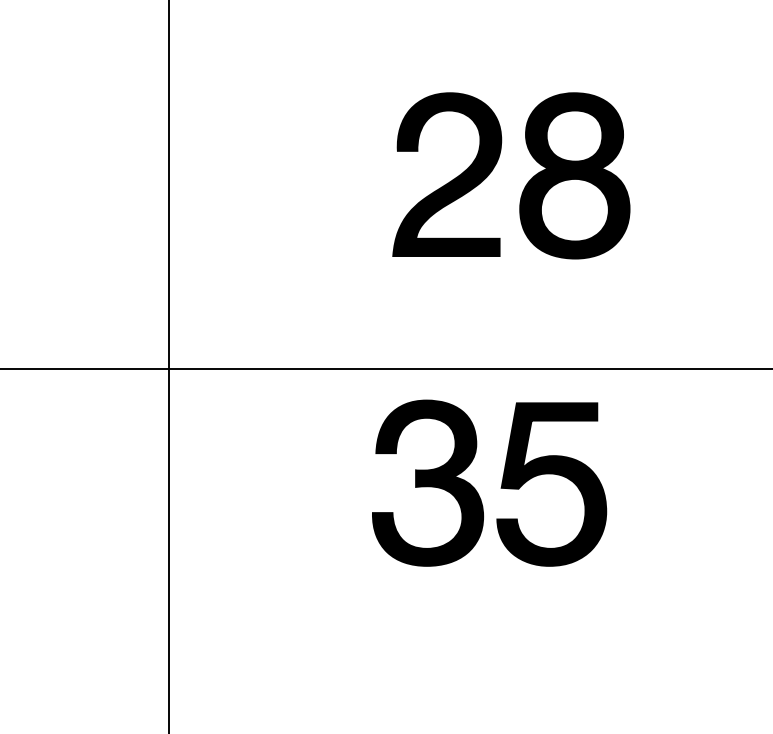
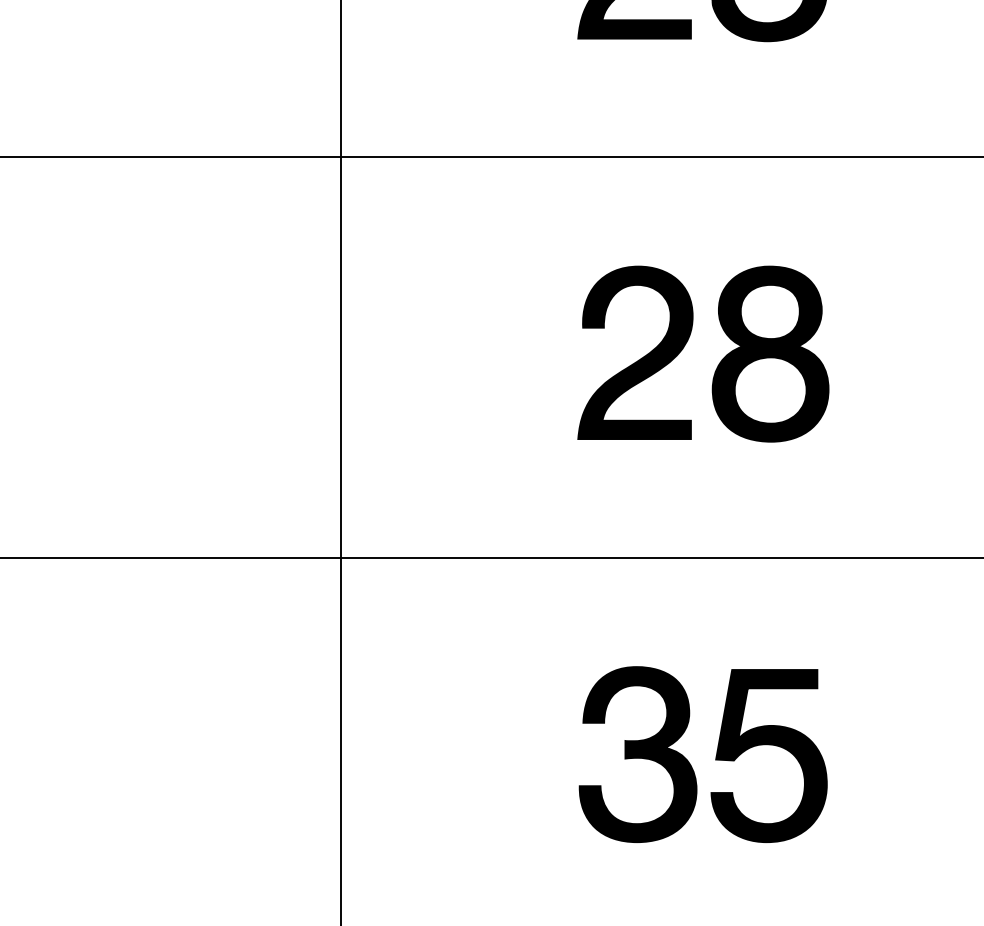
part: (501, 484) -> (715, 756), moved

